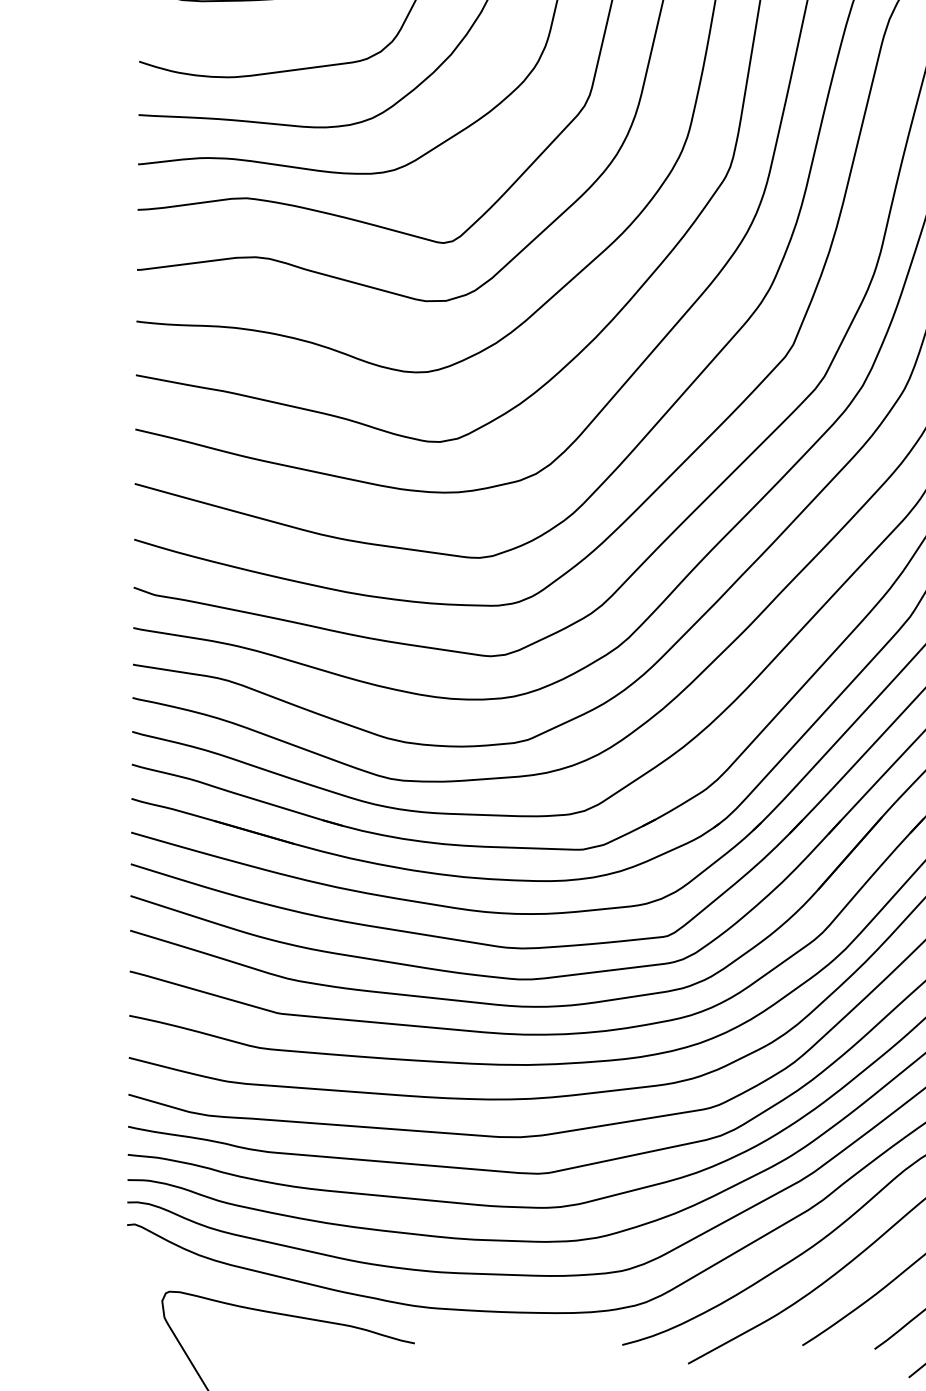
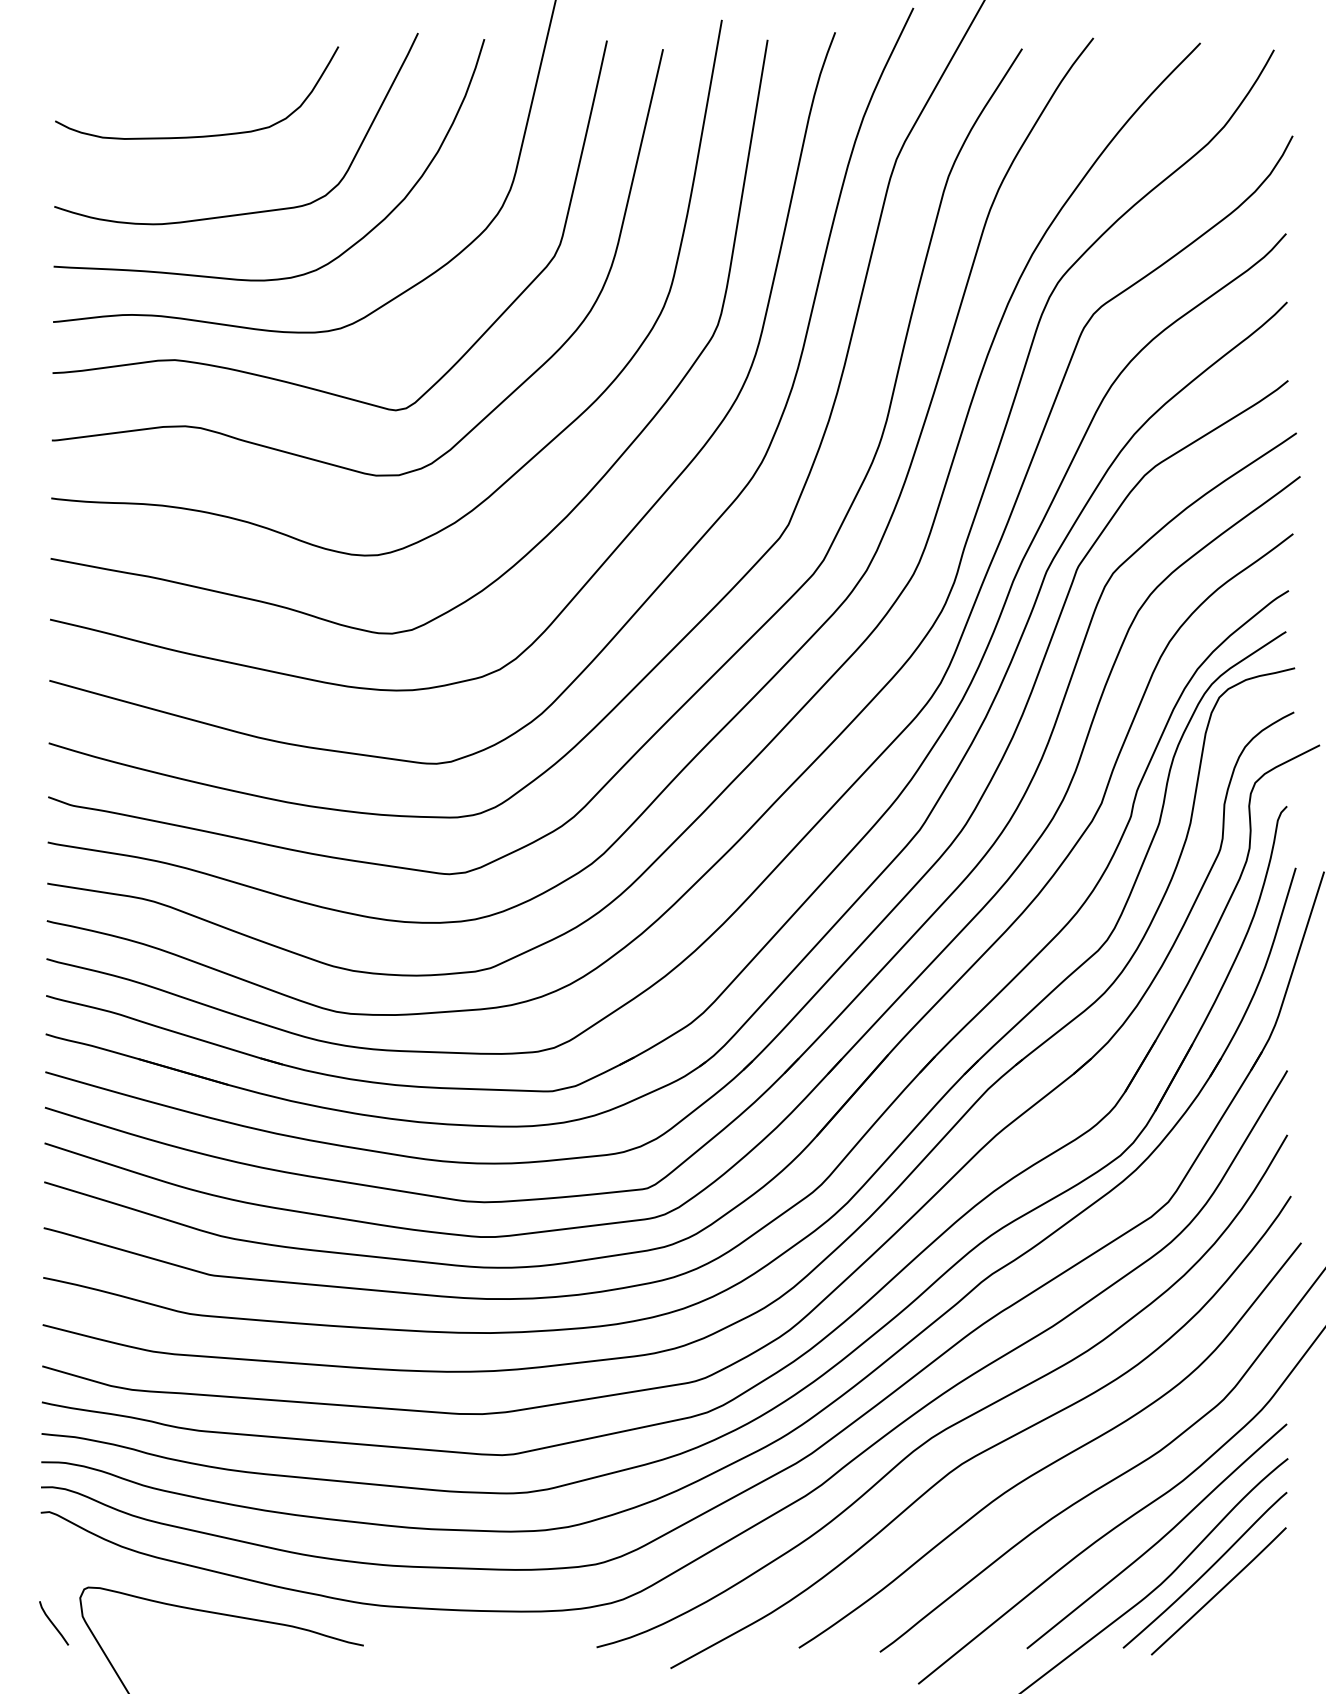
curve: (138, 1323) -> (53, 1623), added

